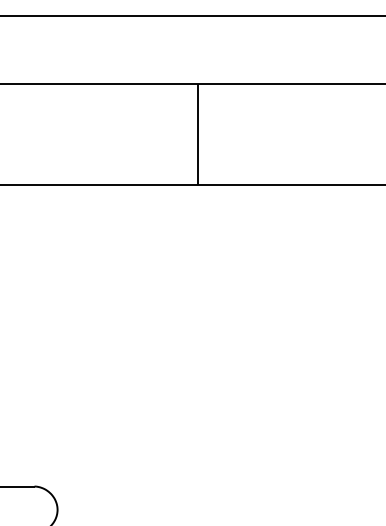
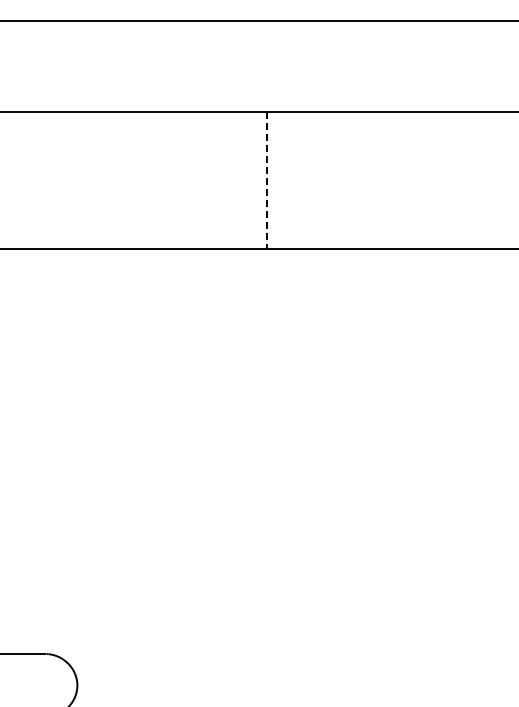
line: (198, 134) -> (266, 180), solid -> dashed

